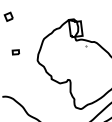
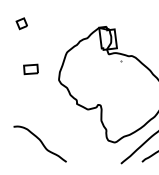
part: (15, 52) -> (30, 69), size x1.67

